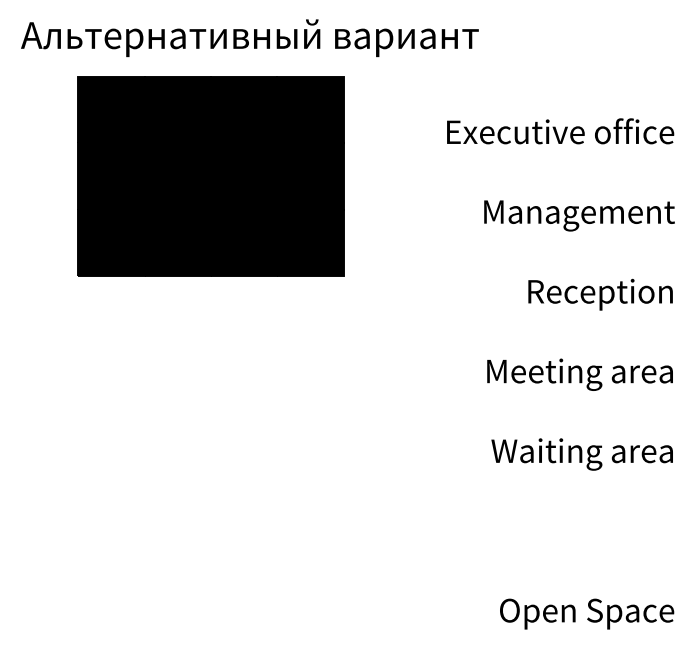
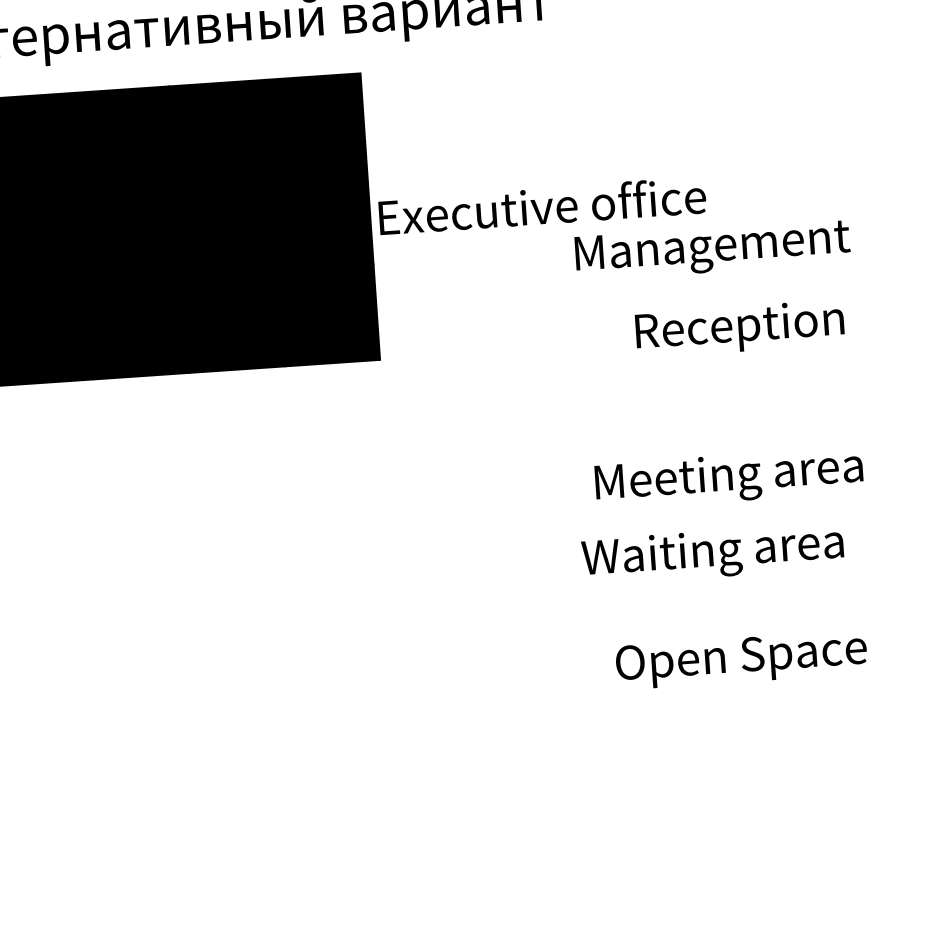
text: (560, 131) -> (542, 206), moved
text: (600, 294) -> (739, 328), moved
text: (581, 454) -> (711, 554), moved
text: (587, 613) -> (742, 658), moved

